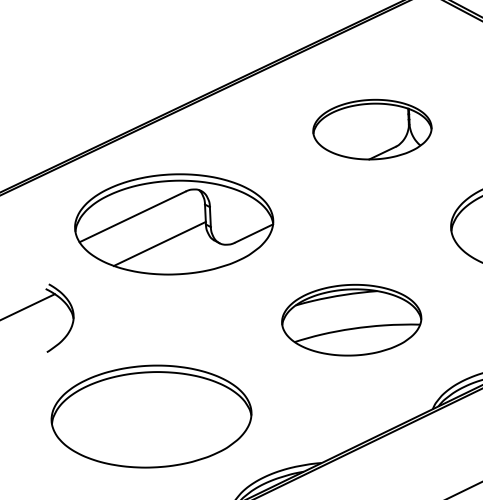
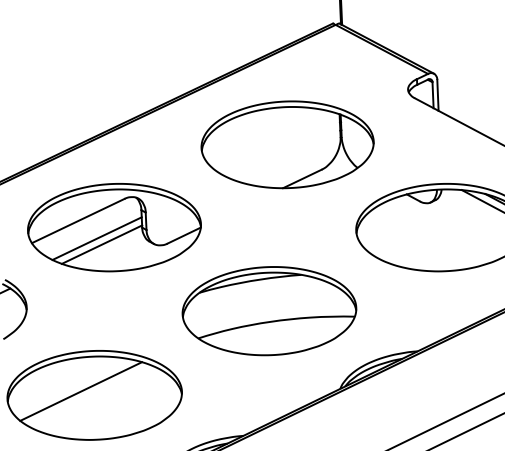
part: (372, 129) -> (287, 144), size x1.67
line: (153, 236) -> (96, 238), added
part: (351, 320) -> (269, 311), size x1.43
line: (136, 412) -> (81, 391), added

